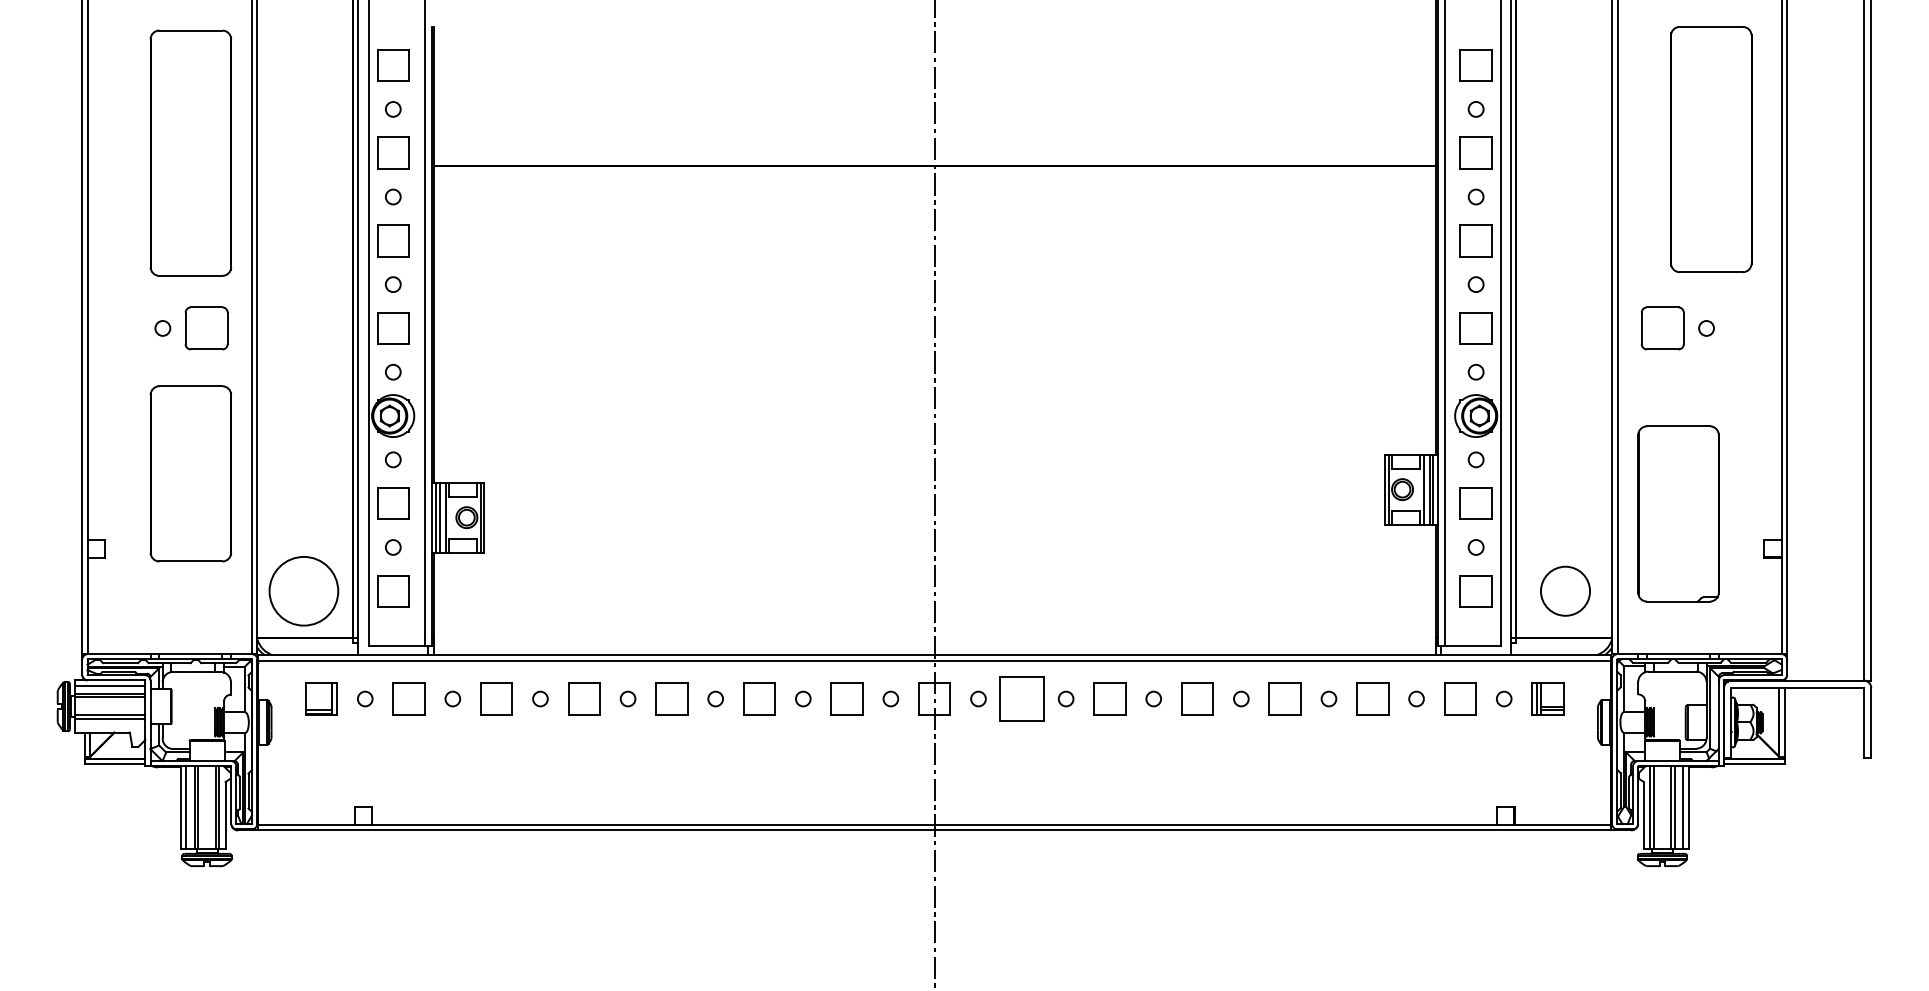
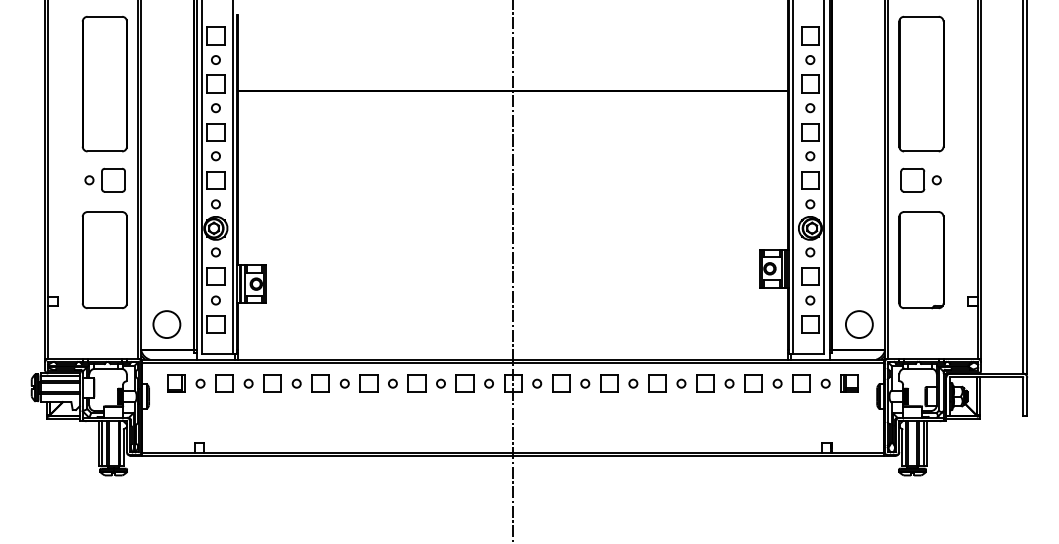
part: (1711, 148) -> (921, 83), moved
part: (1678, 514) -> (921, 260), moved
circle: (303, 591) -> (166, 324), size x0.71
part: (1022, 698) -> (561, 383), size x0.71

